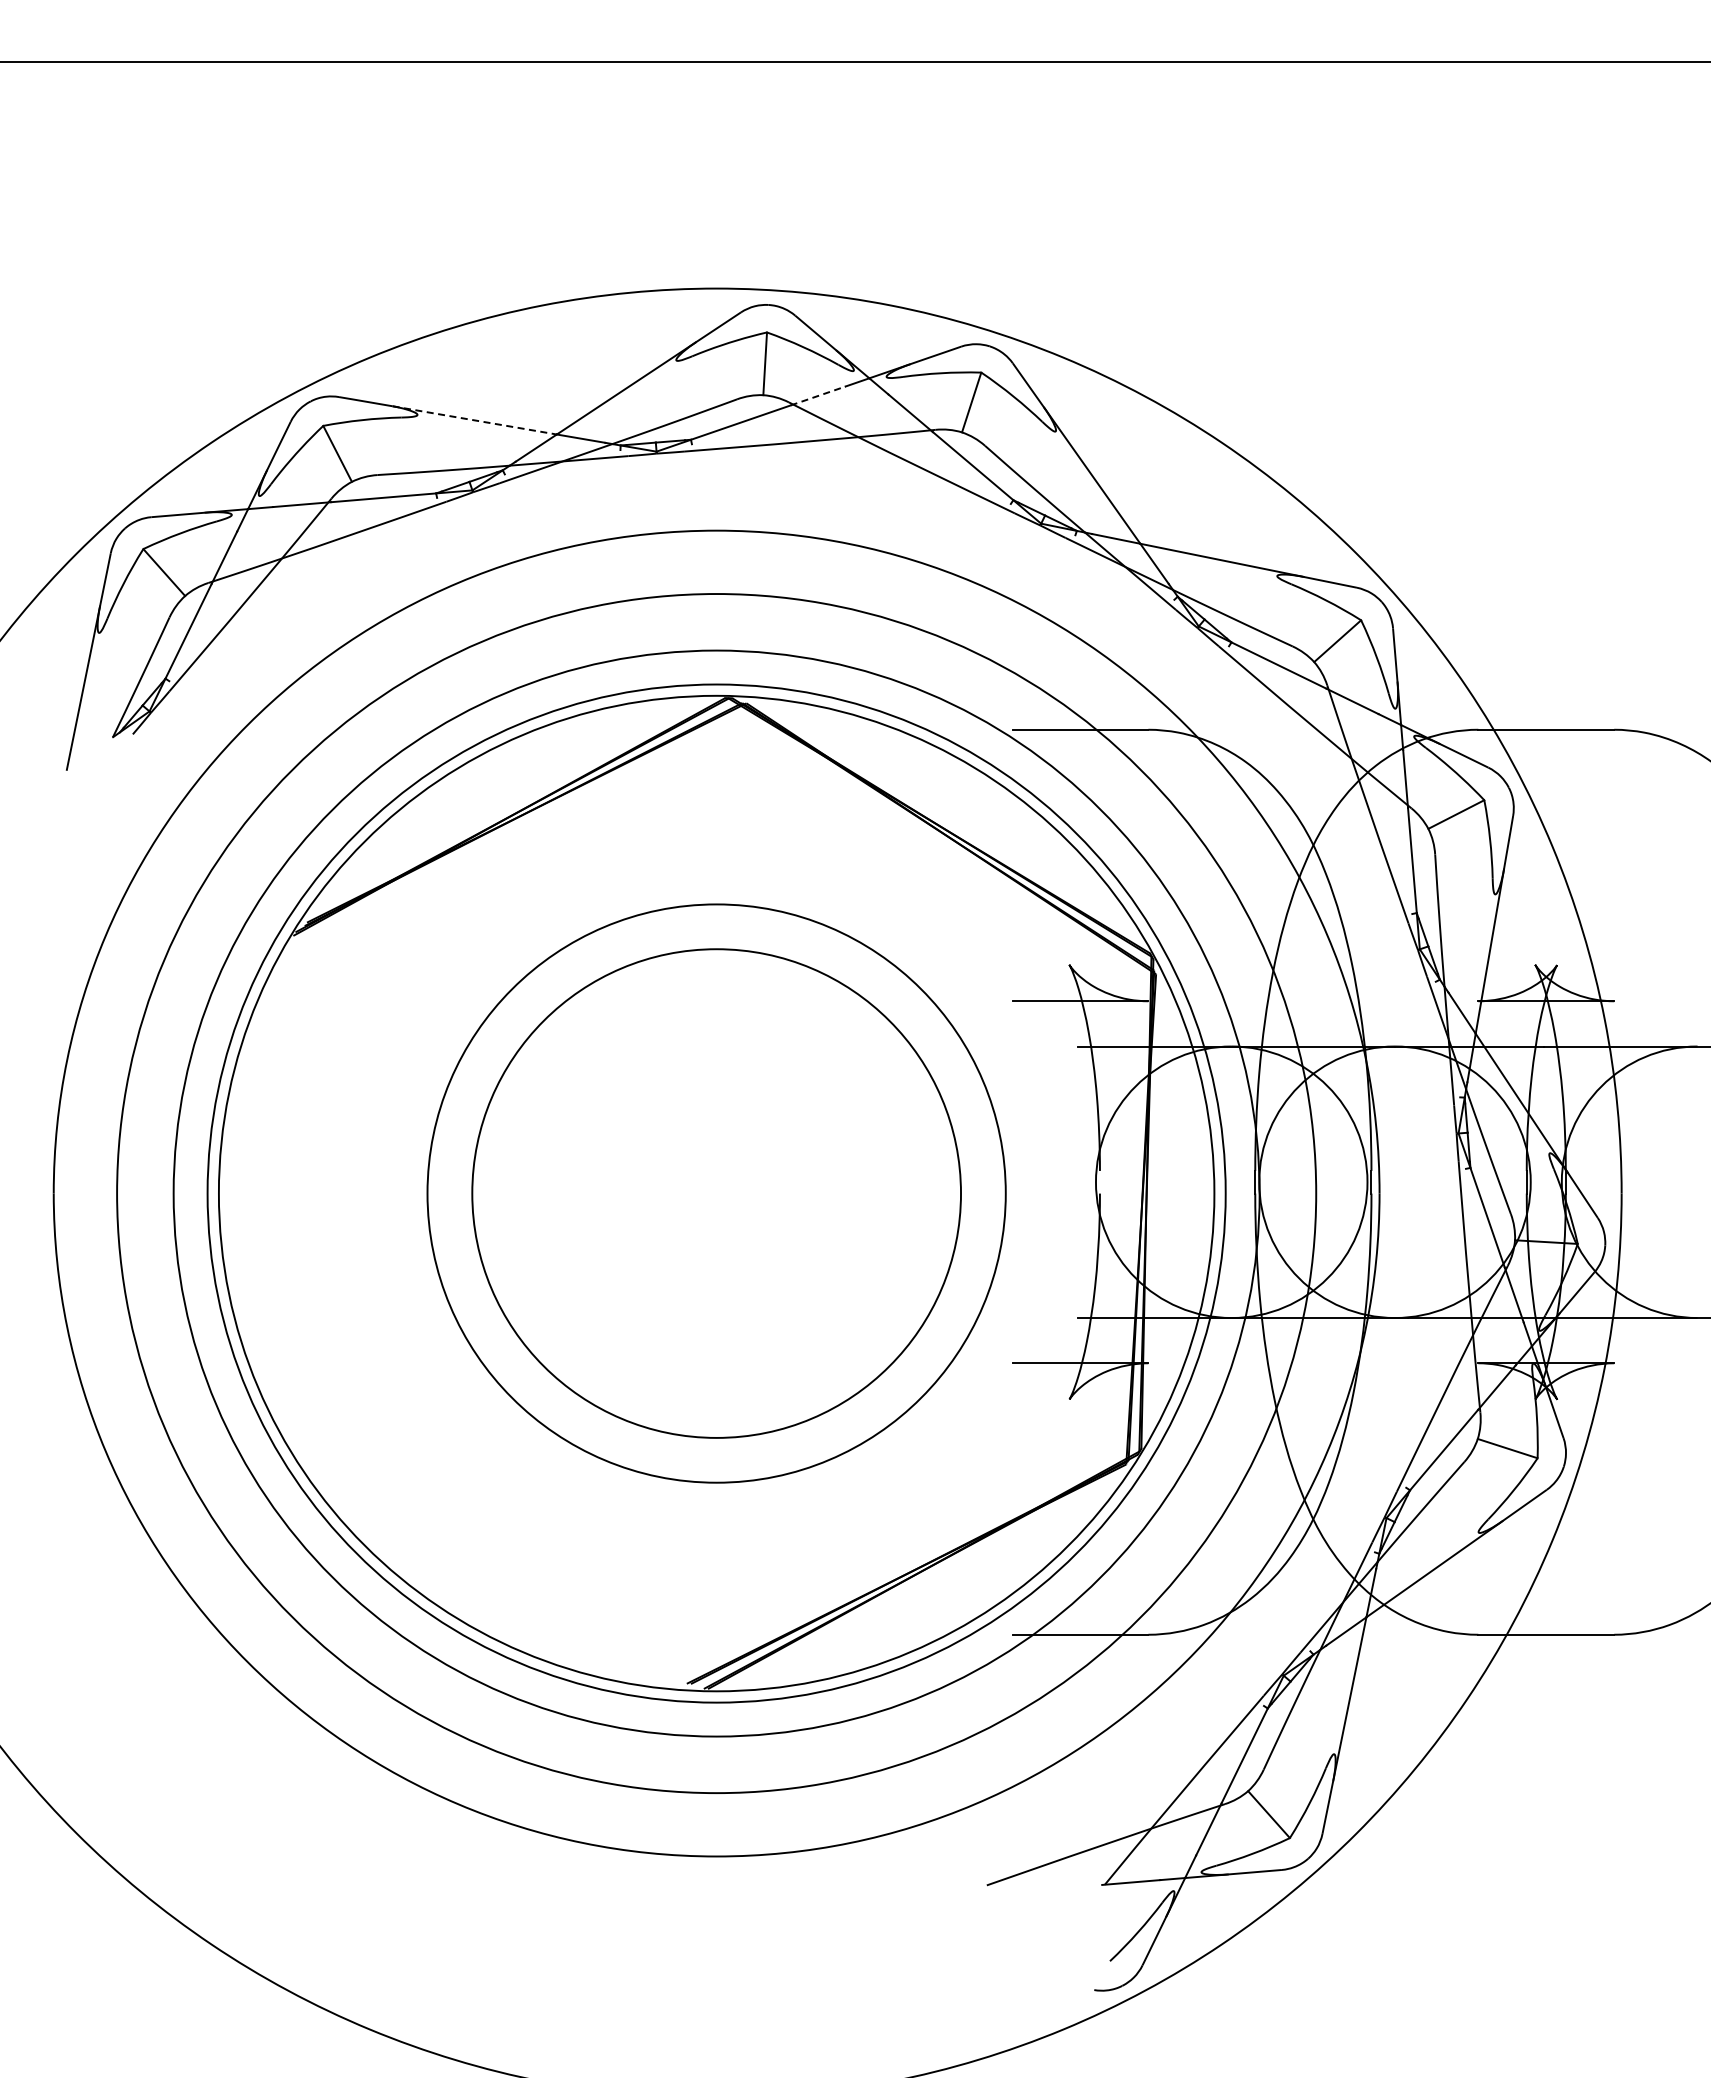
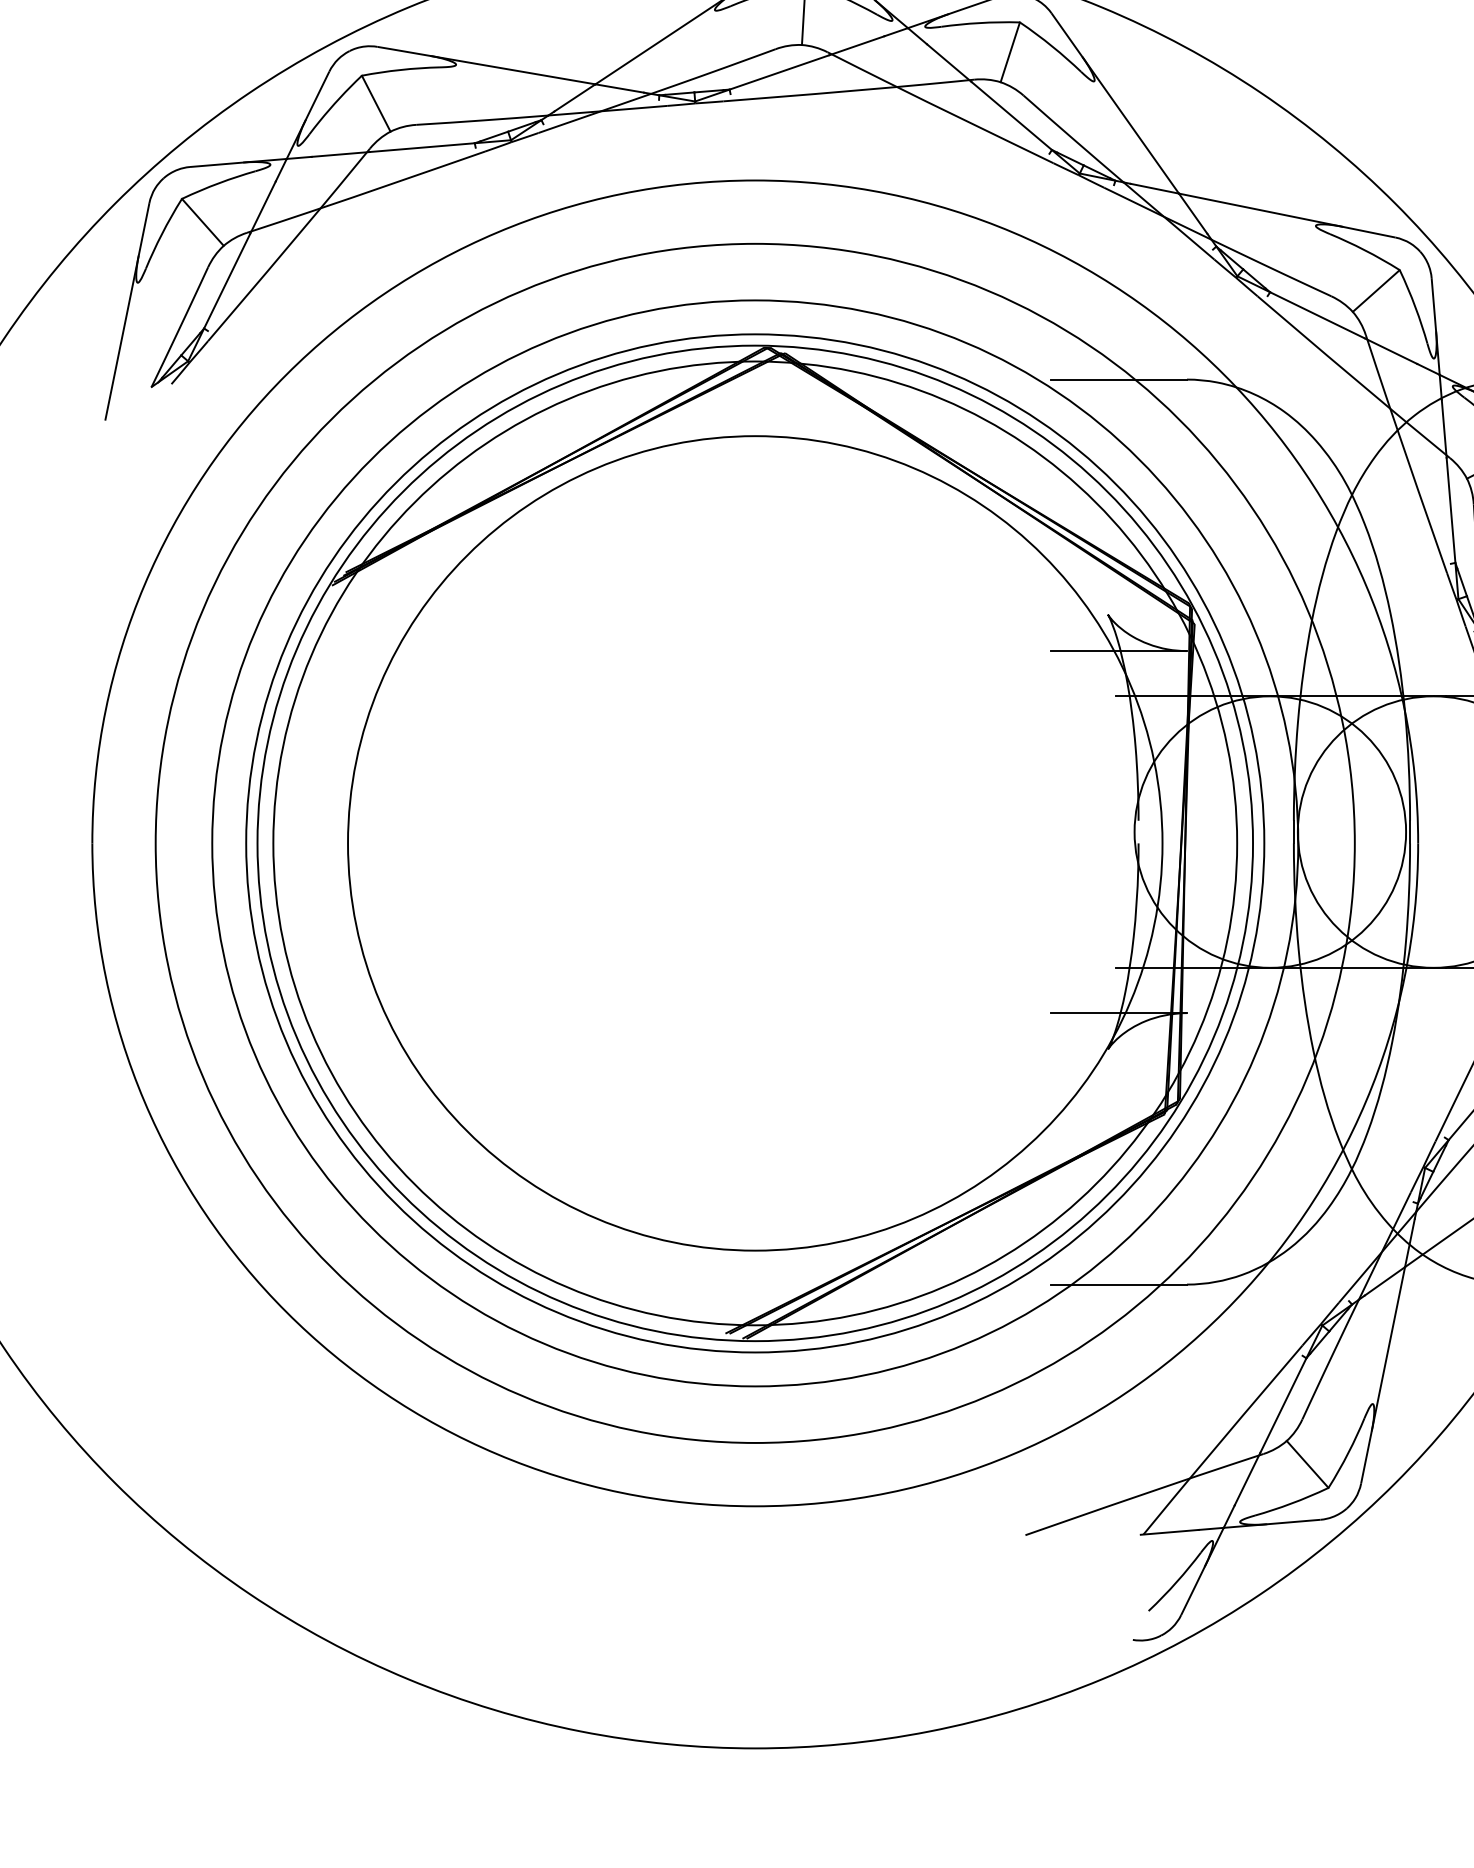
line: (818, 395) -> (857, 45), dashed -> solid
line: (475, 420) -> (514, 70), dashed -> solid
circle: (716, 1193) -> (755, 843), size x1.67
circle: (716, 1193) -> (755, 843), size x1.67

